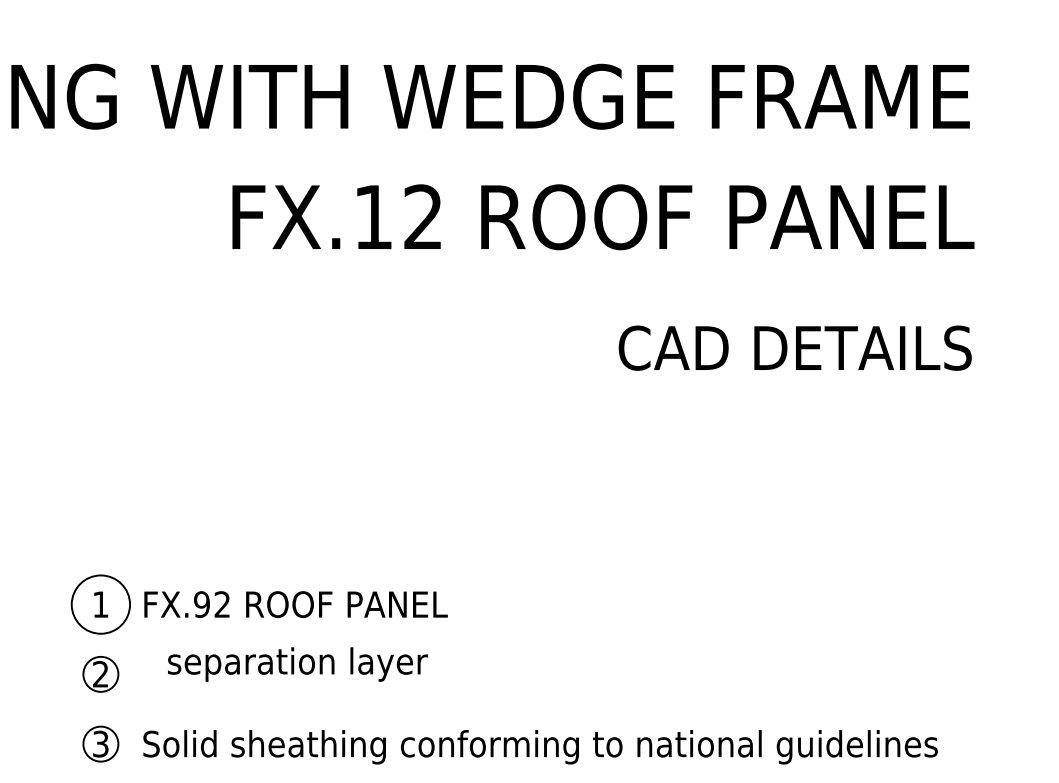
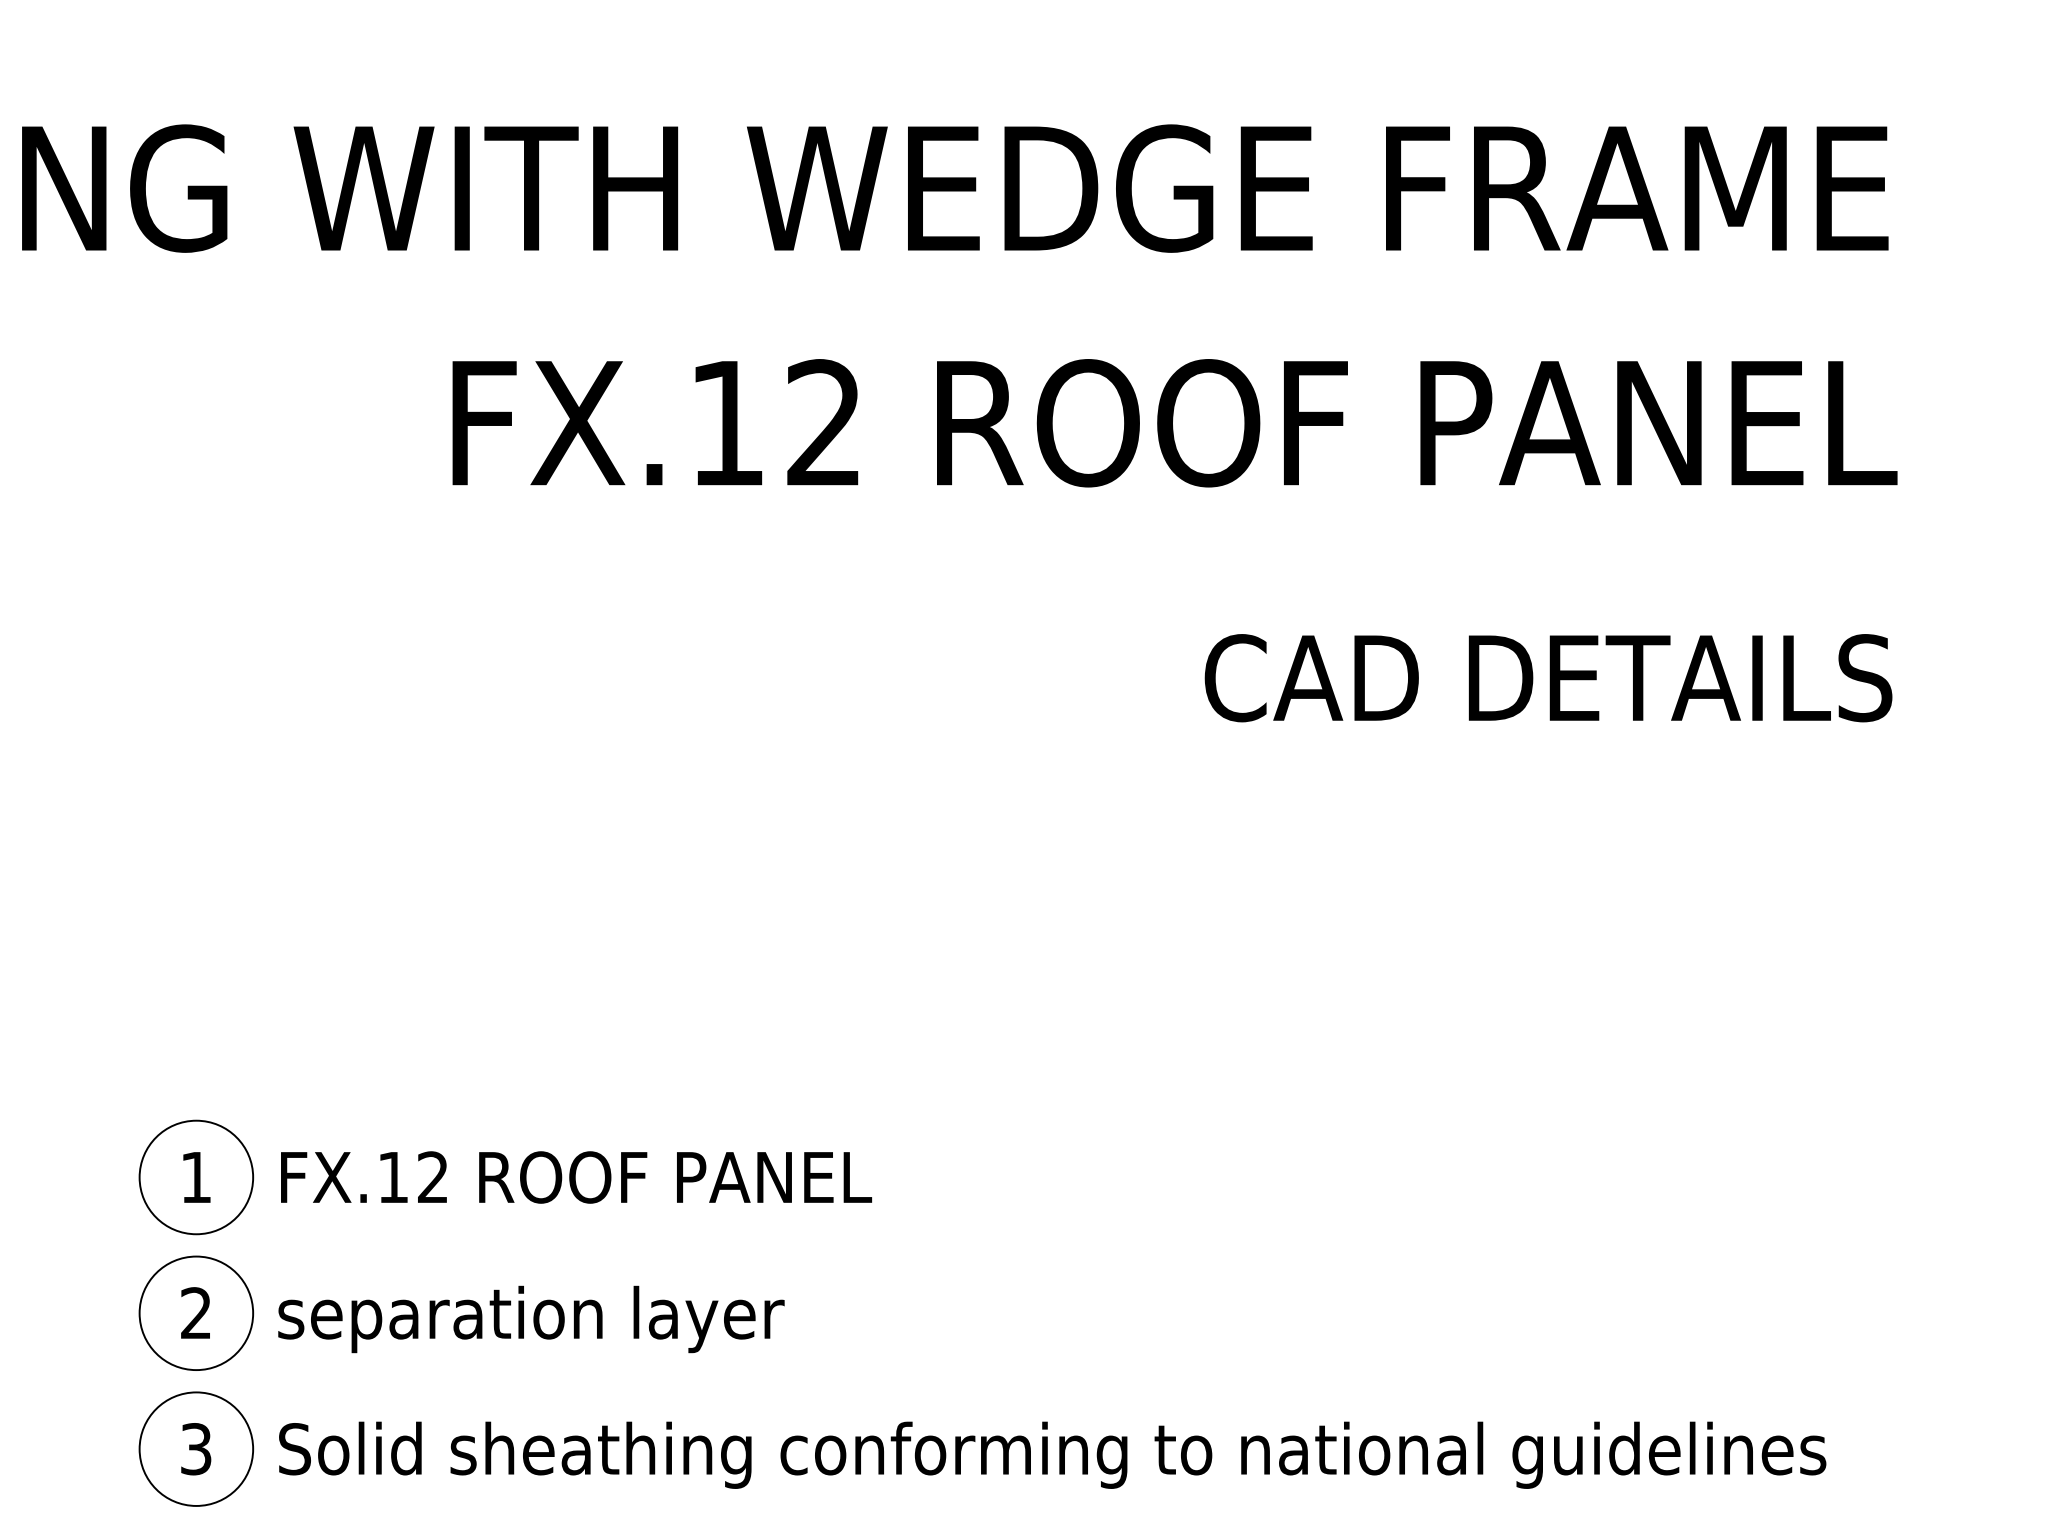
text: (201, 604) -> (392, 1177), FX.92 -> FX.12
text: (297, 664) -> (530, 1319), moved
circle: (100, 674) -> (195, 1313), size x1.67
circle: (100, 743) -> (195, 1447), size x1.67

